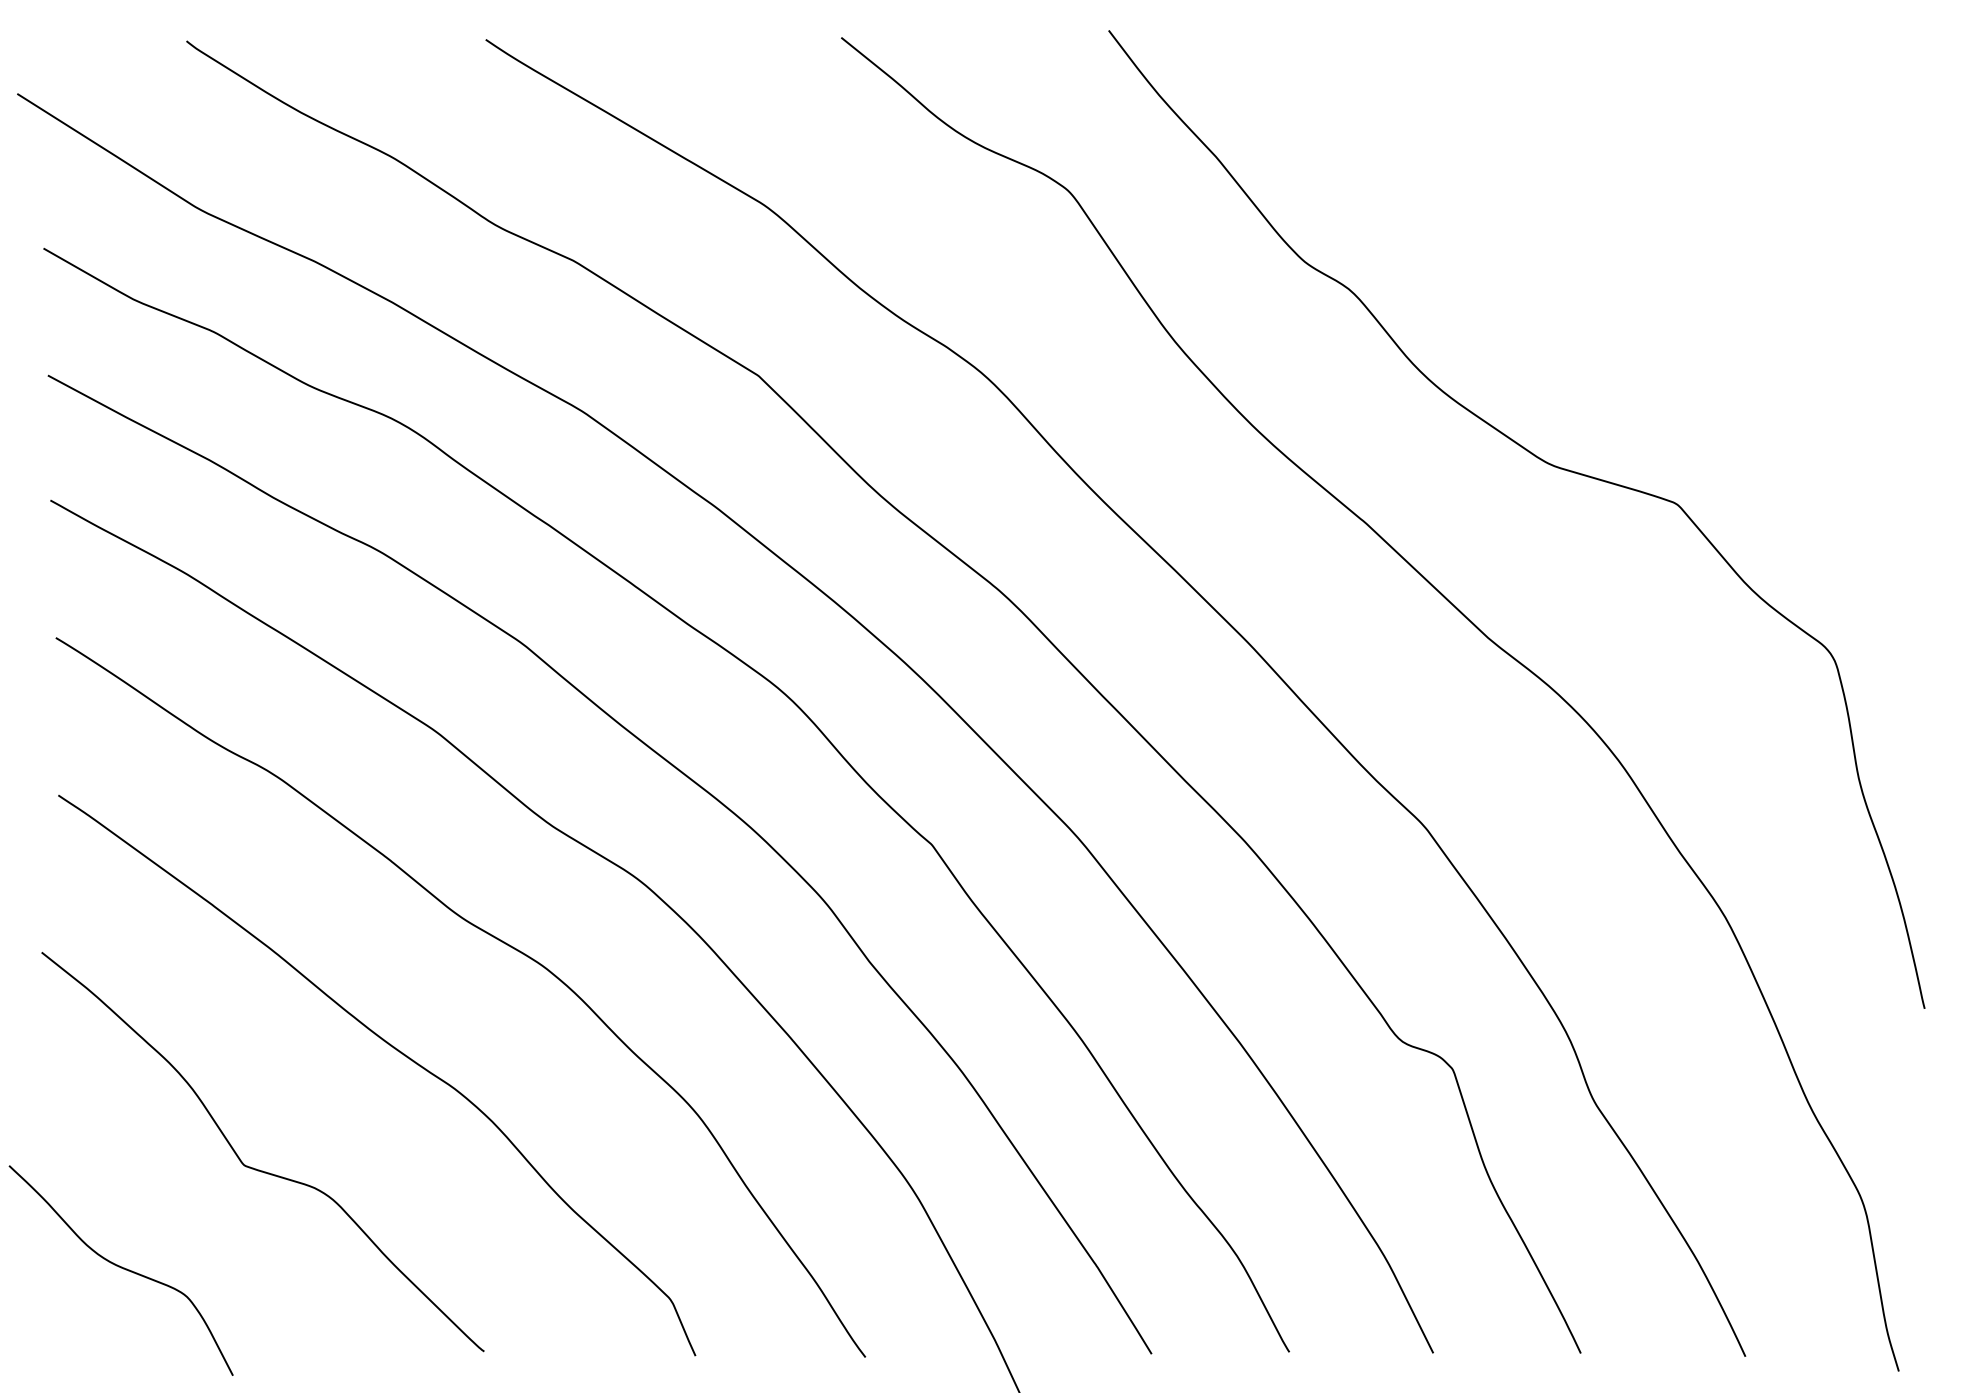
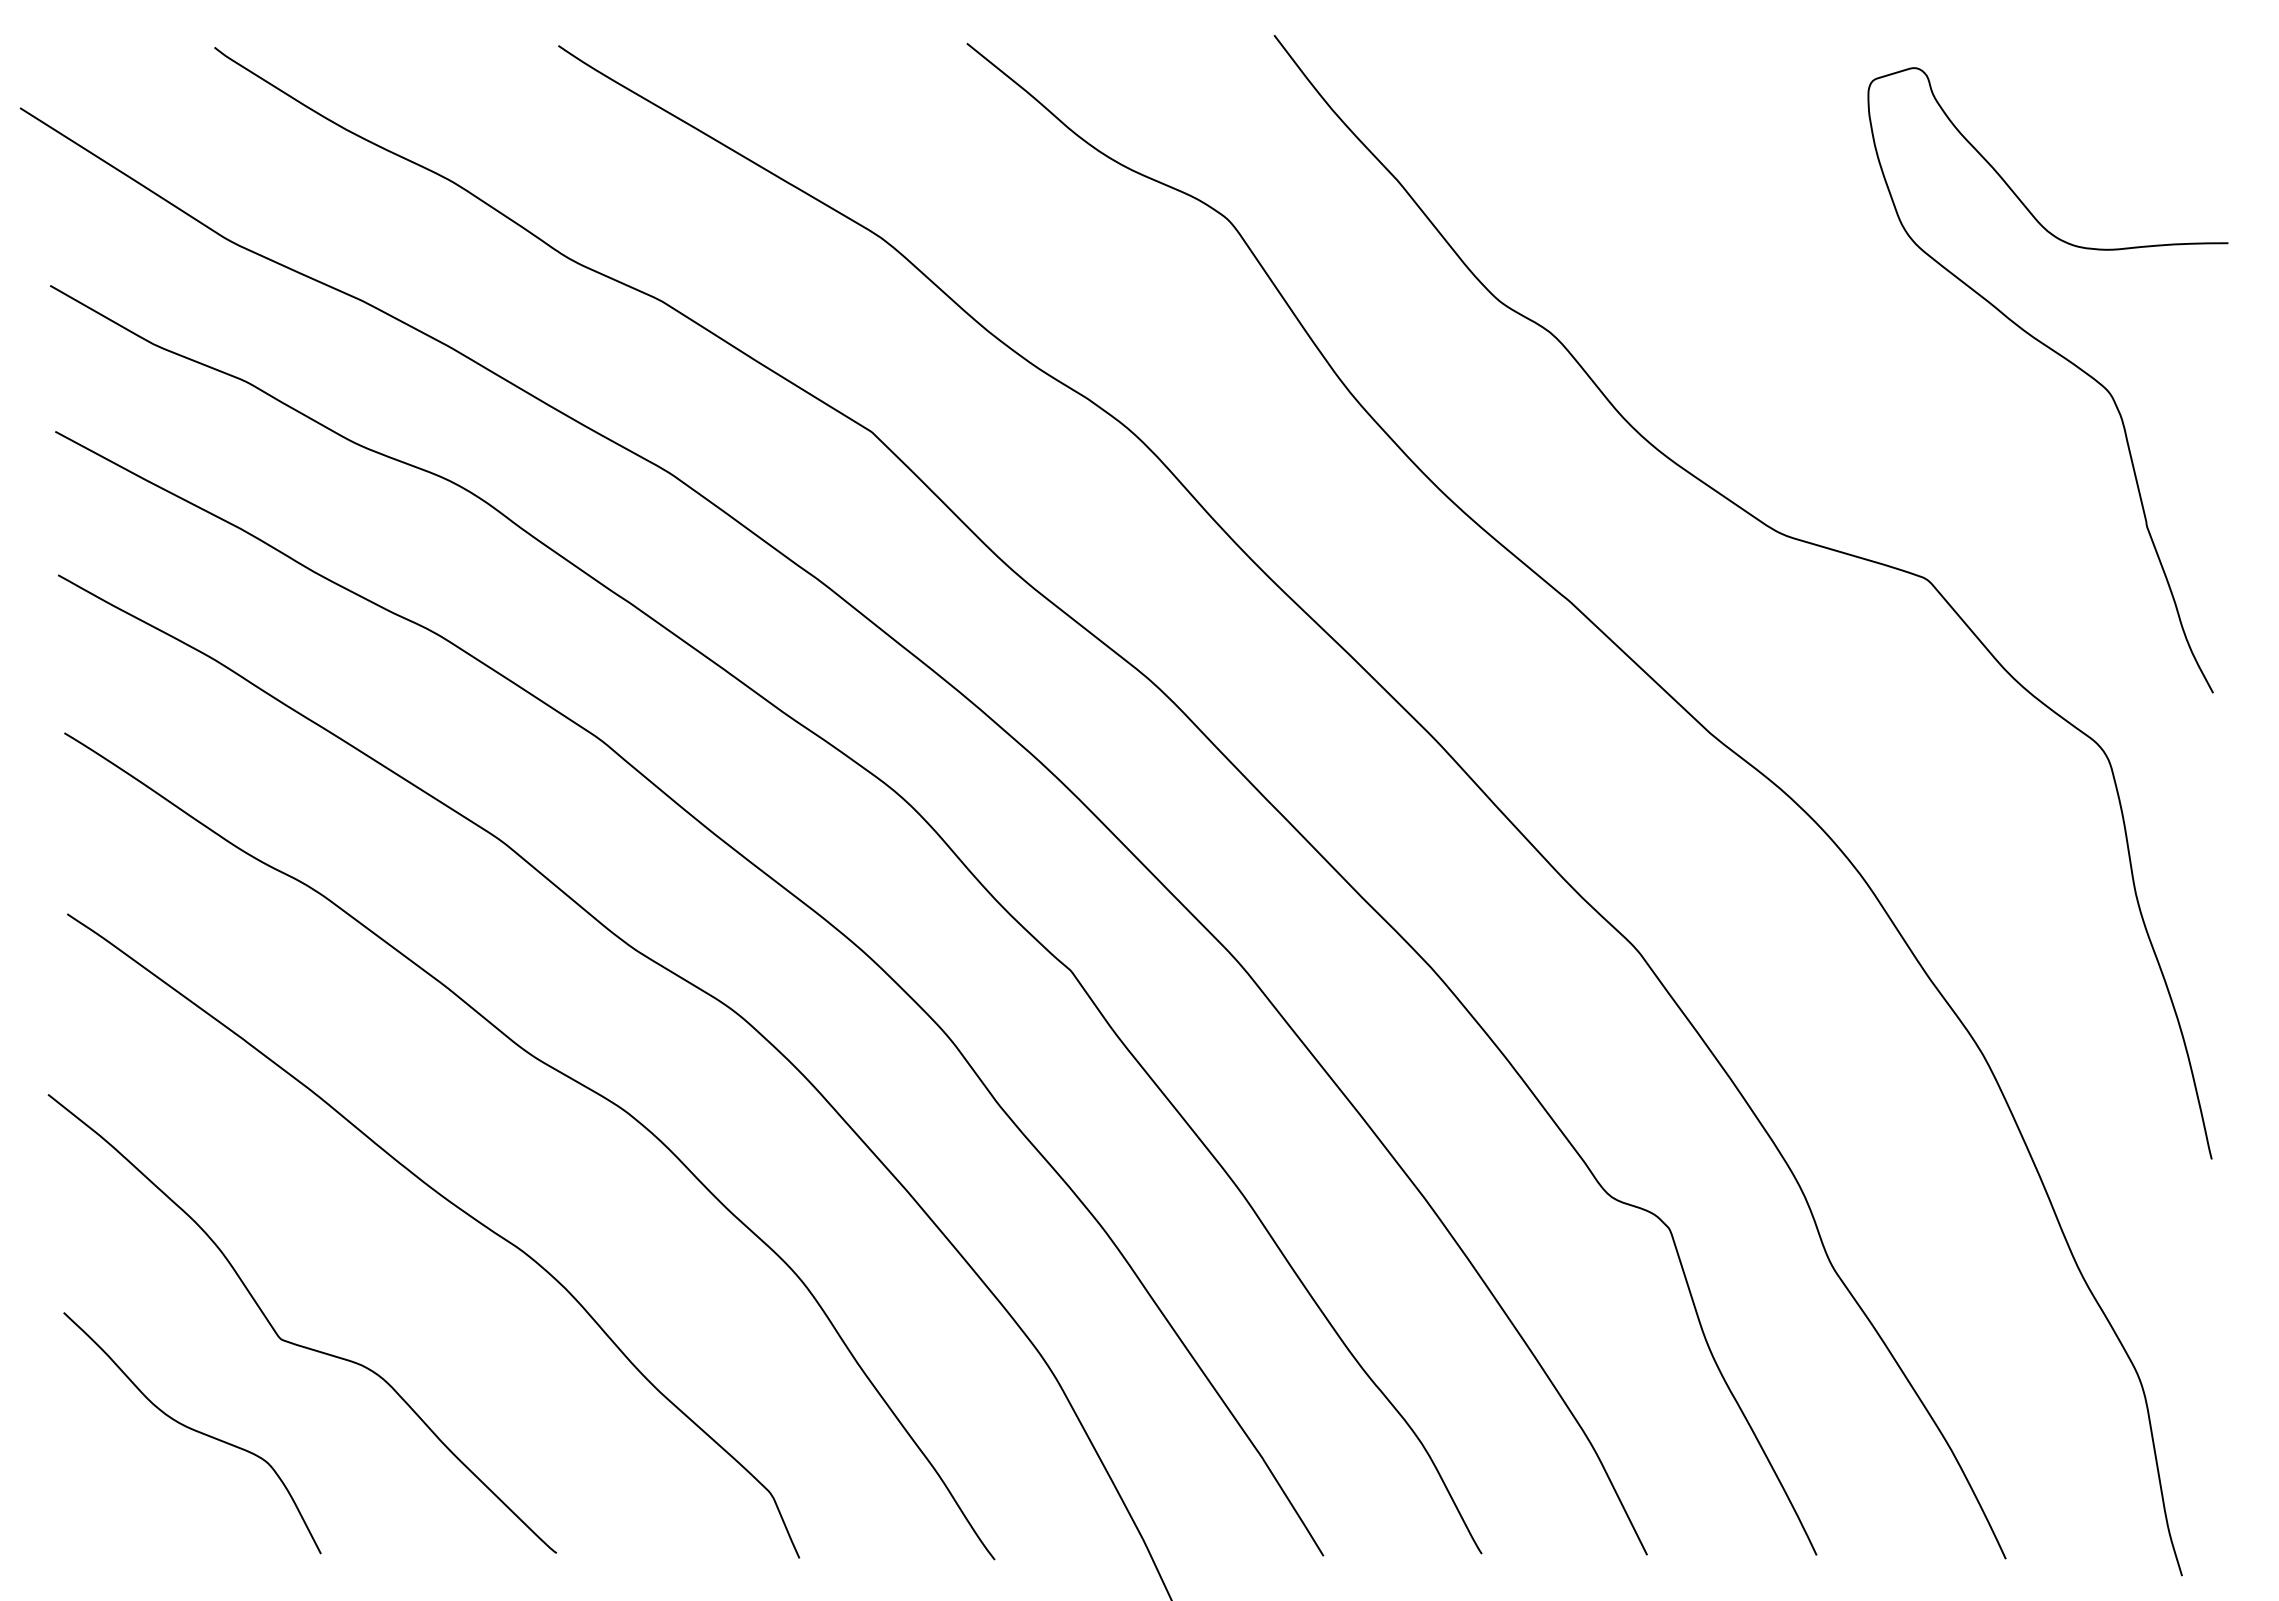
curve: (1793, 310) -> (2061, 357), added
curve: (122, 1269) -> (194, 1431), moved

